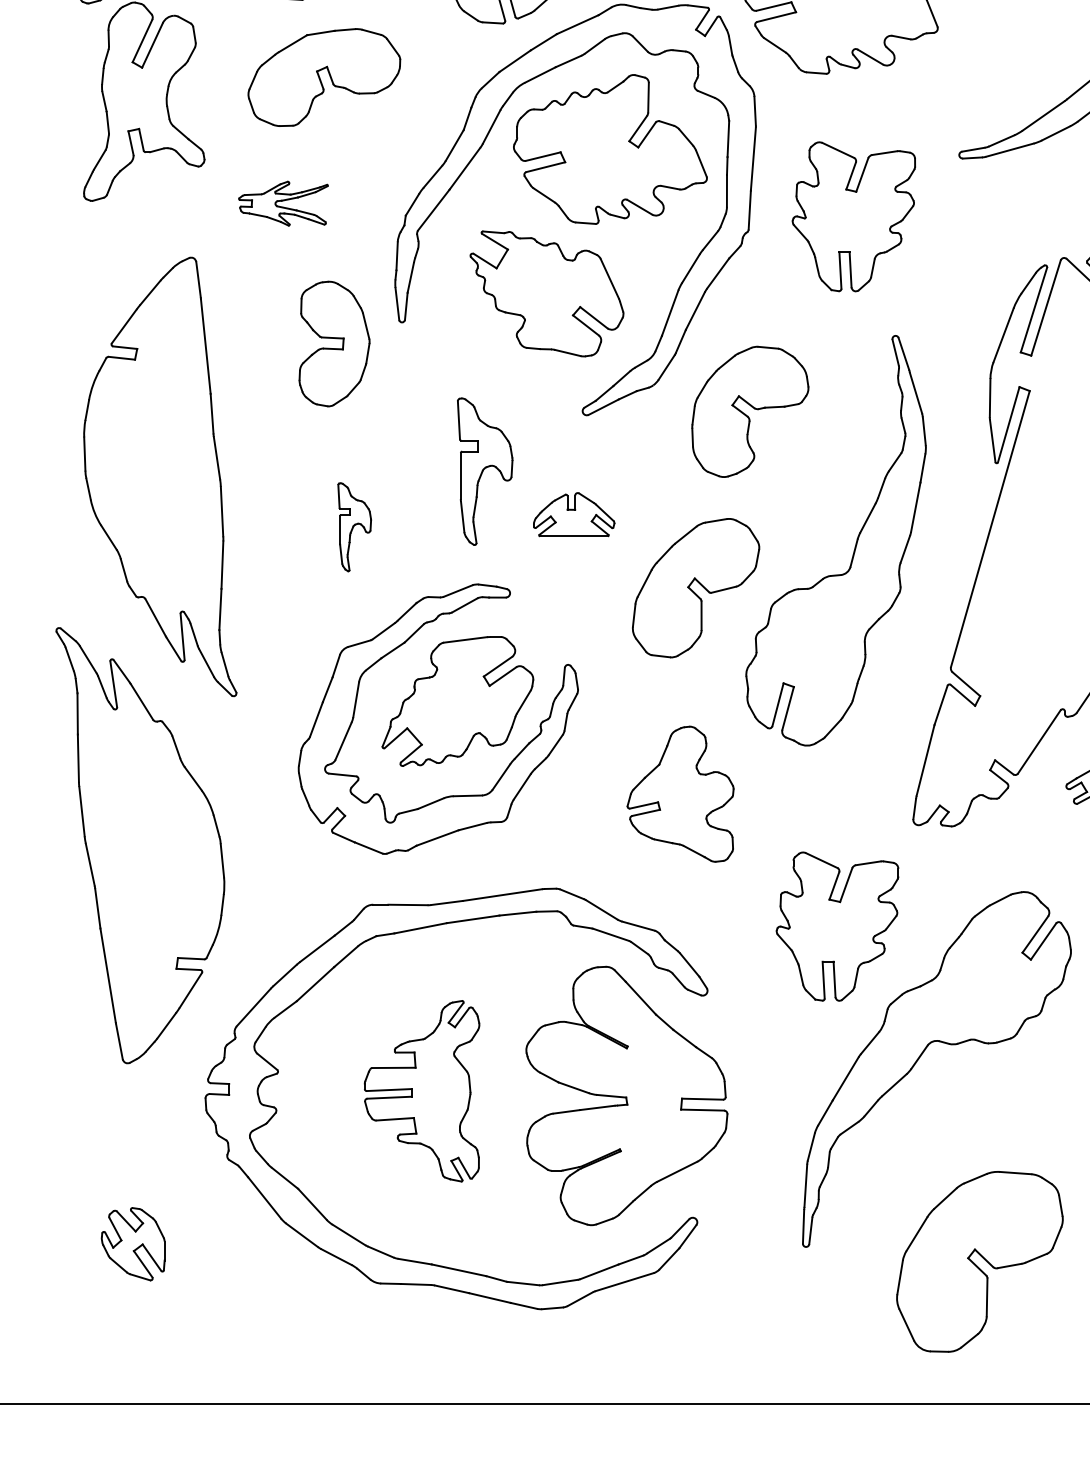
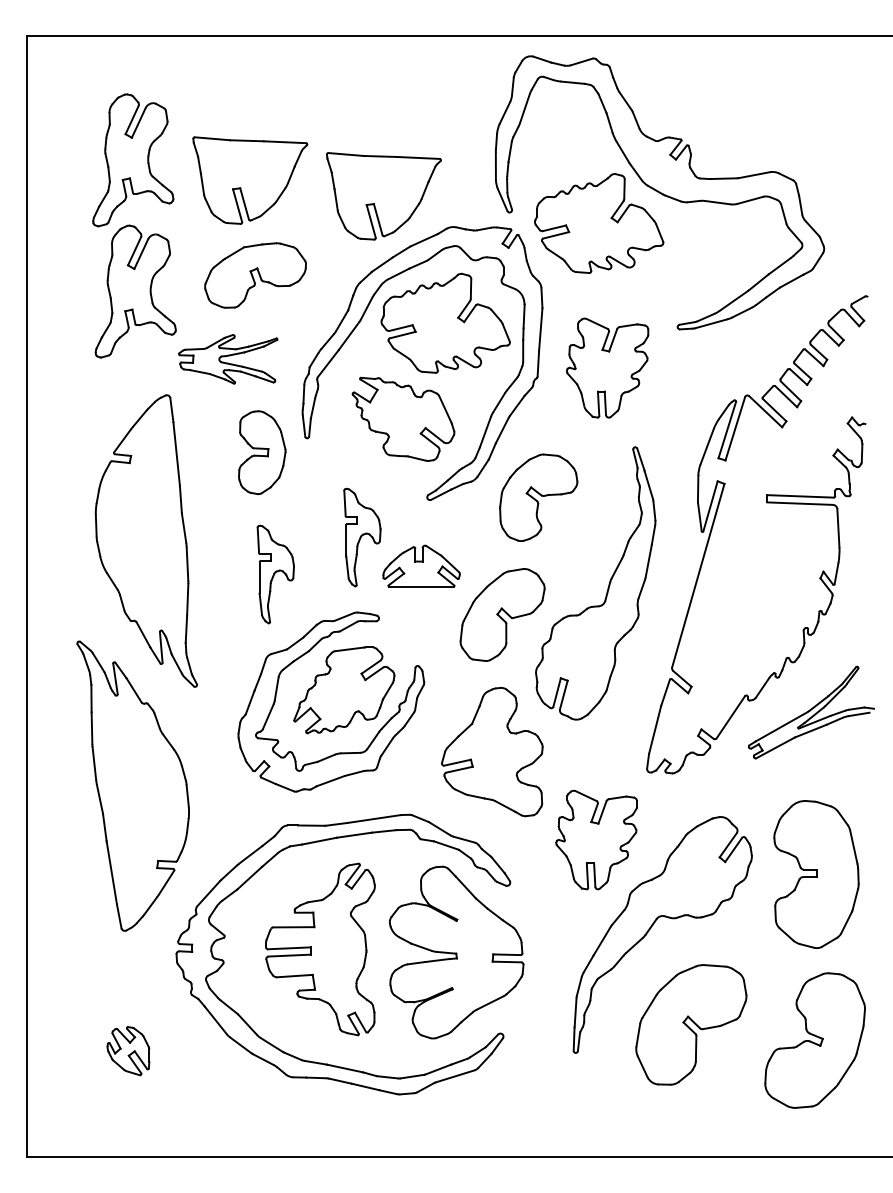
part: (283, 203) -> (228, 359), size x1.67
part: (574, 513) -> (421, 565), size x1.43
part: (354, 527) -> (275, 574), size x1.67
part: (680, 793) -> (492, 751), size x1.43
part: (422, 1091) -> (320, 949), size x1.43
part: (980, 1261) -> (691, 1024), moved

